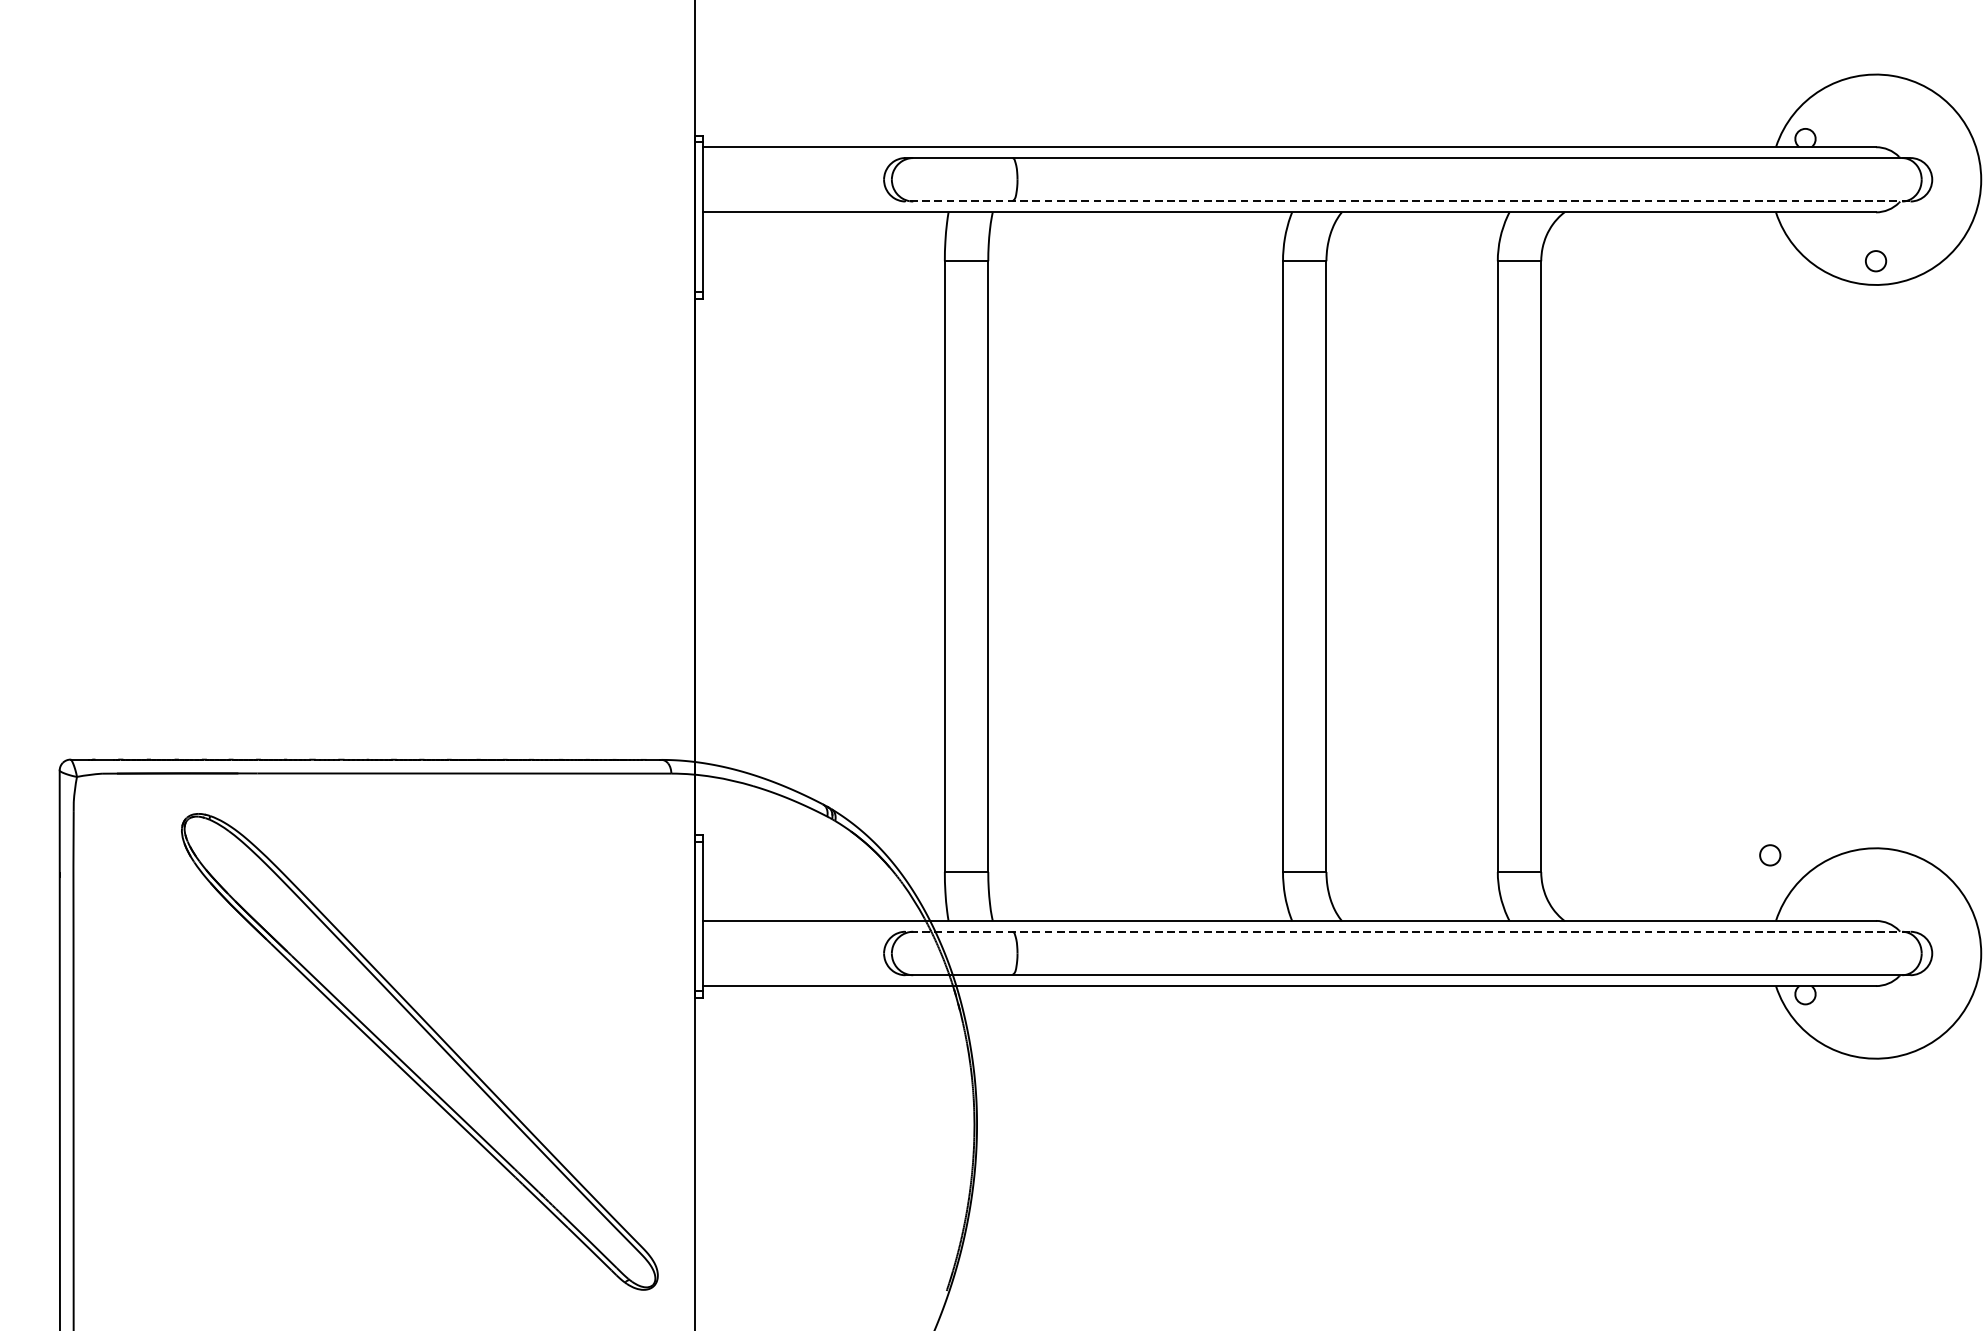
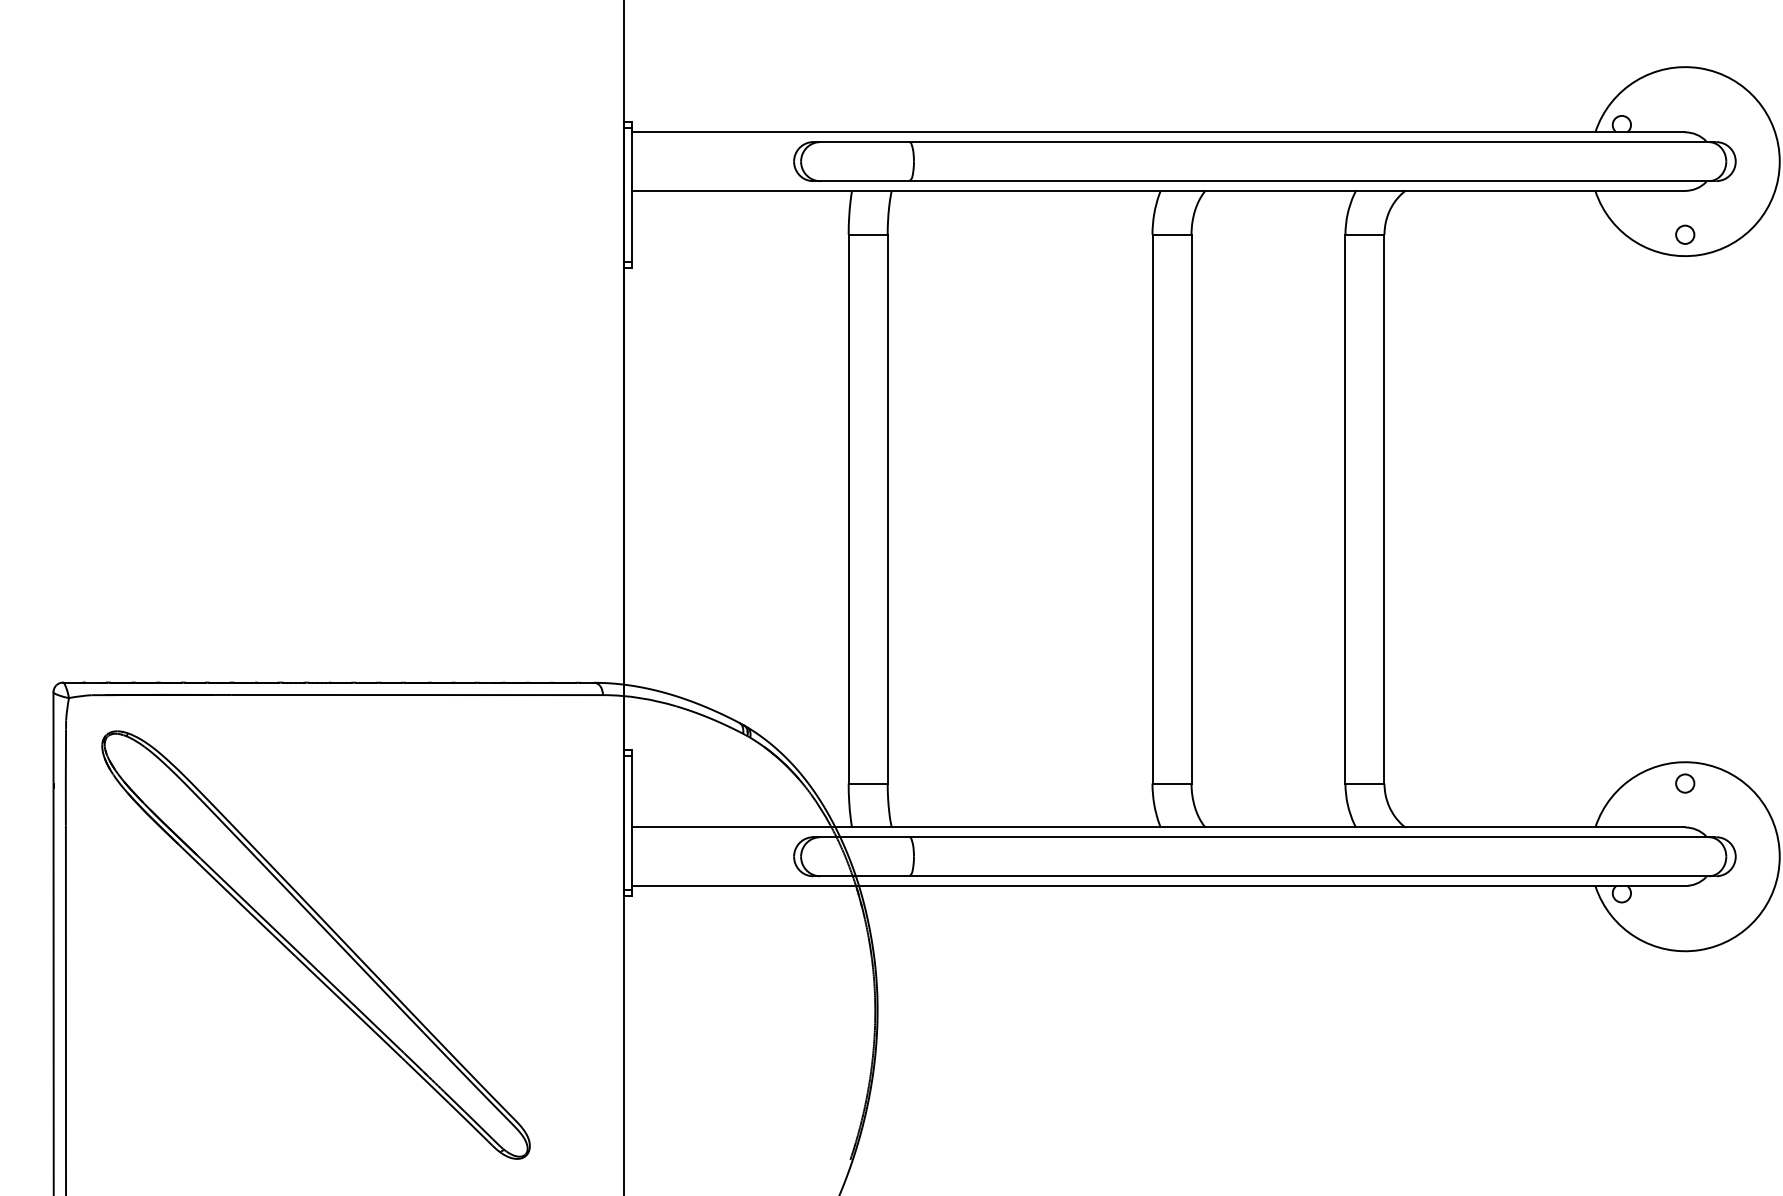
line: (1406, 201) -> (1263, 181), dashed -> solid
circle: (1770, 855) -> (1685, 783), moved
line: (1406, 932) -> (1263, 837), dashed -> solid
part: (419, 1051) -> (315, 944), moved

